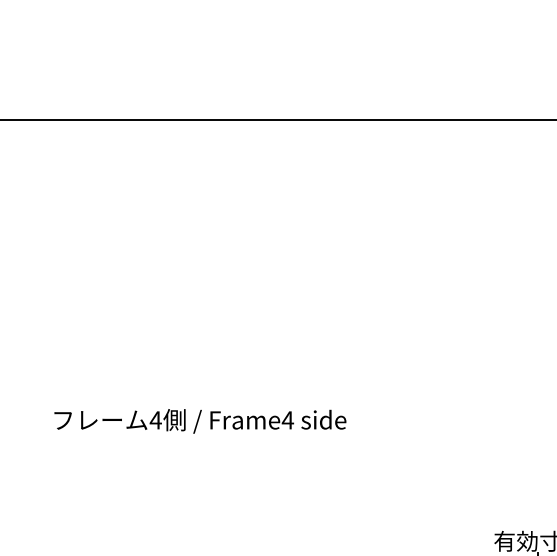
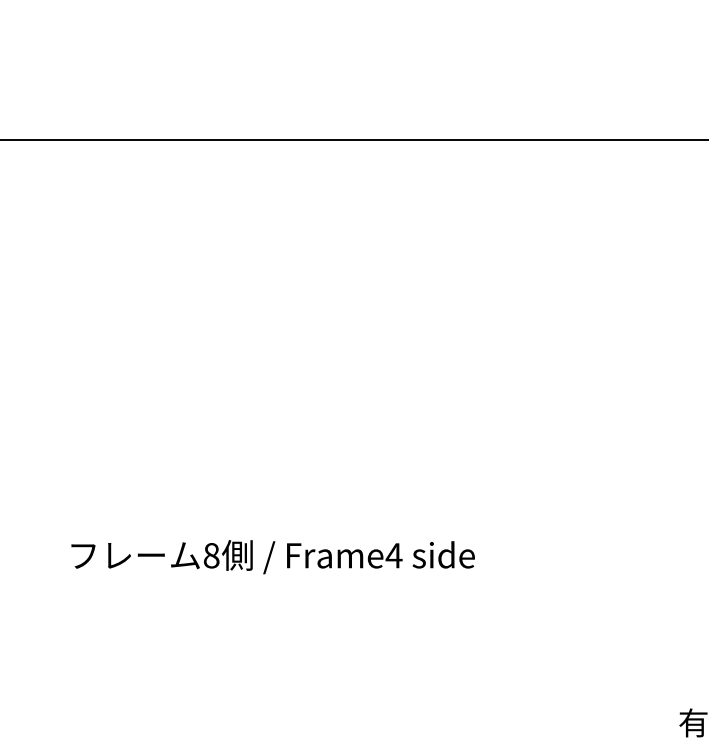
text: (155, 420) -> (211, 555), 4 -> 8

